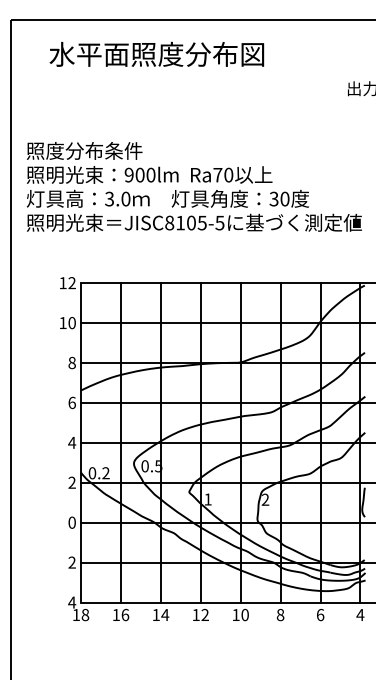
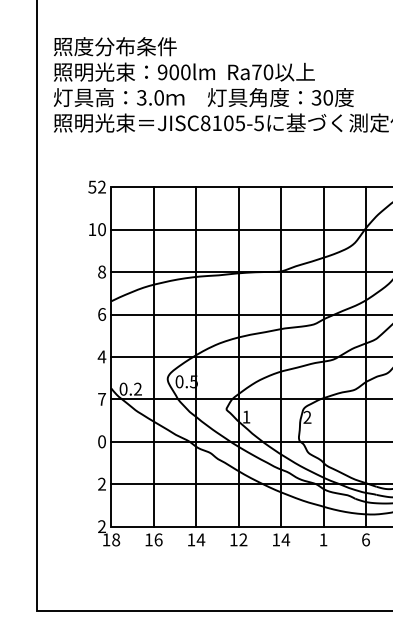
text: (62, 283) -> (91, 187), 12 -> 52
text: (71, 482) -> (101, 399), 2 -> 7
text: (72, 602) -> (102, 526), 4 -> 2
text: (245, 614) -> (286, 539), 10 -> 14
text: (280, 614) -> (323, 539), 8 -> 1

